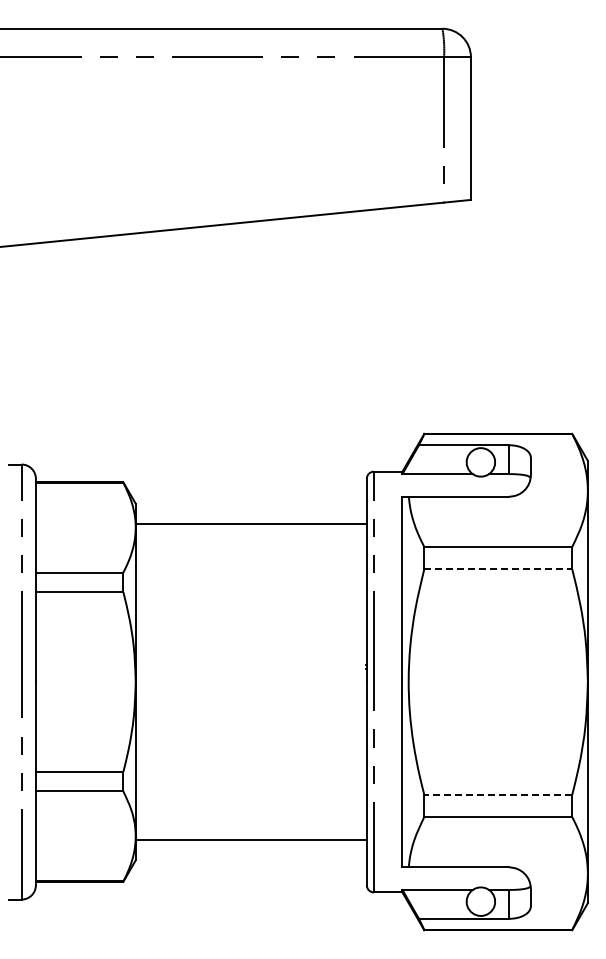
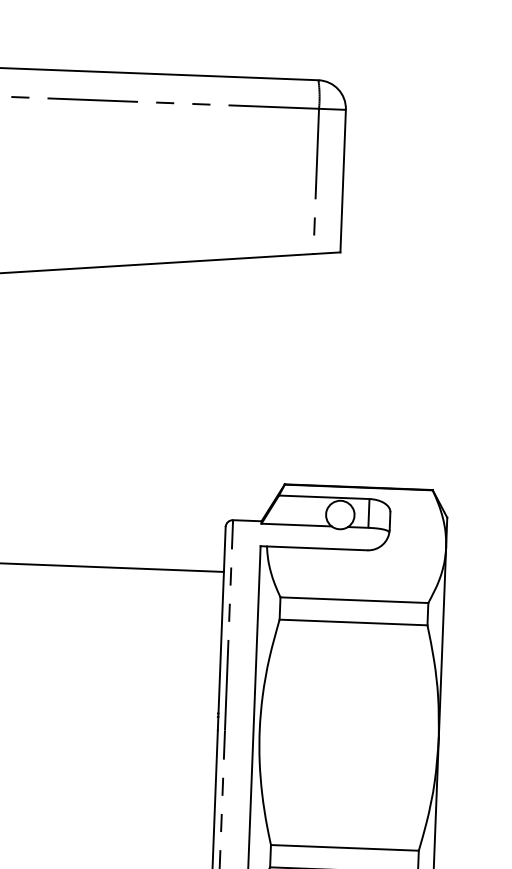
line: (498, 569) -> (353, 622), dashed -> solid
line: (498, 794) -> (345, 847), dashed -> solid

